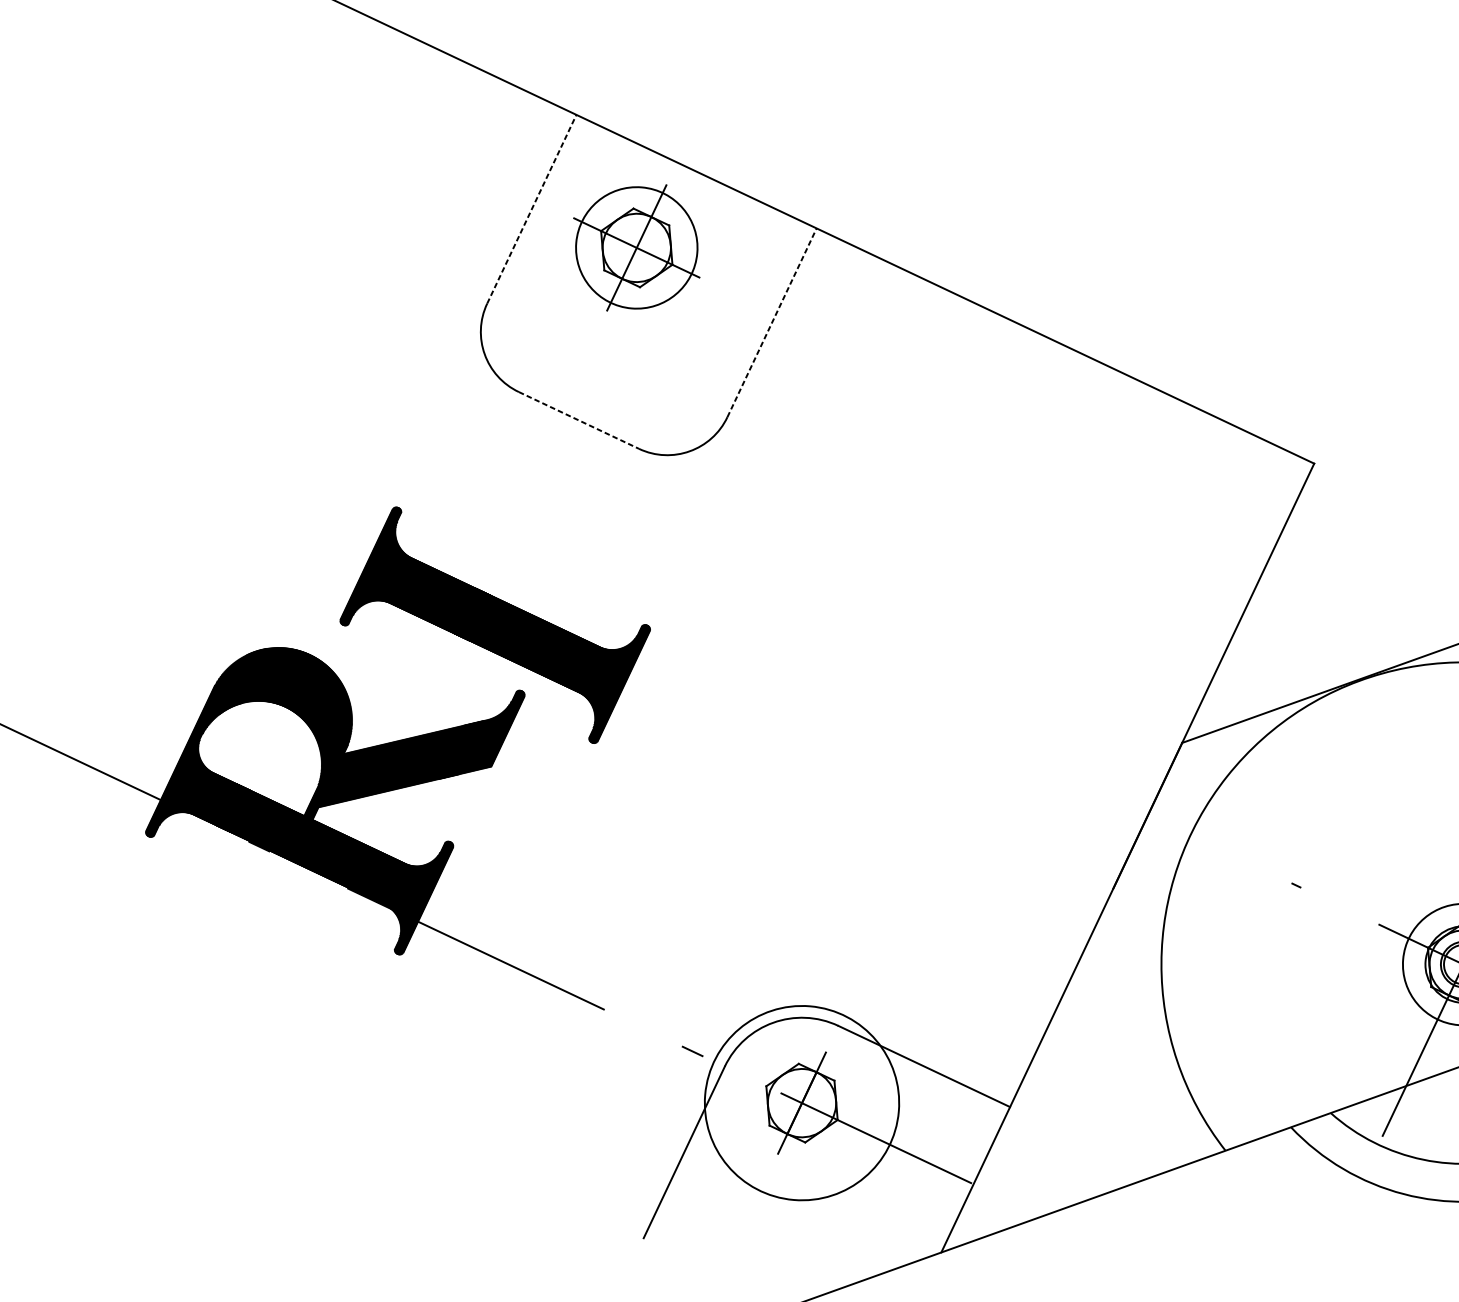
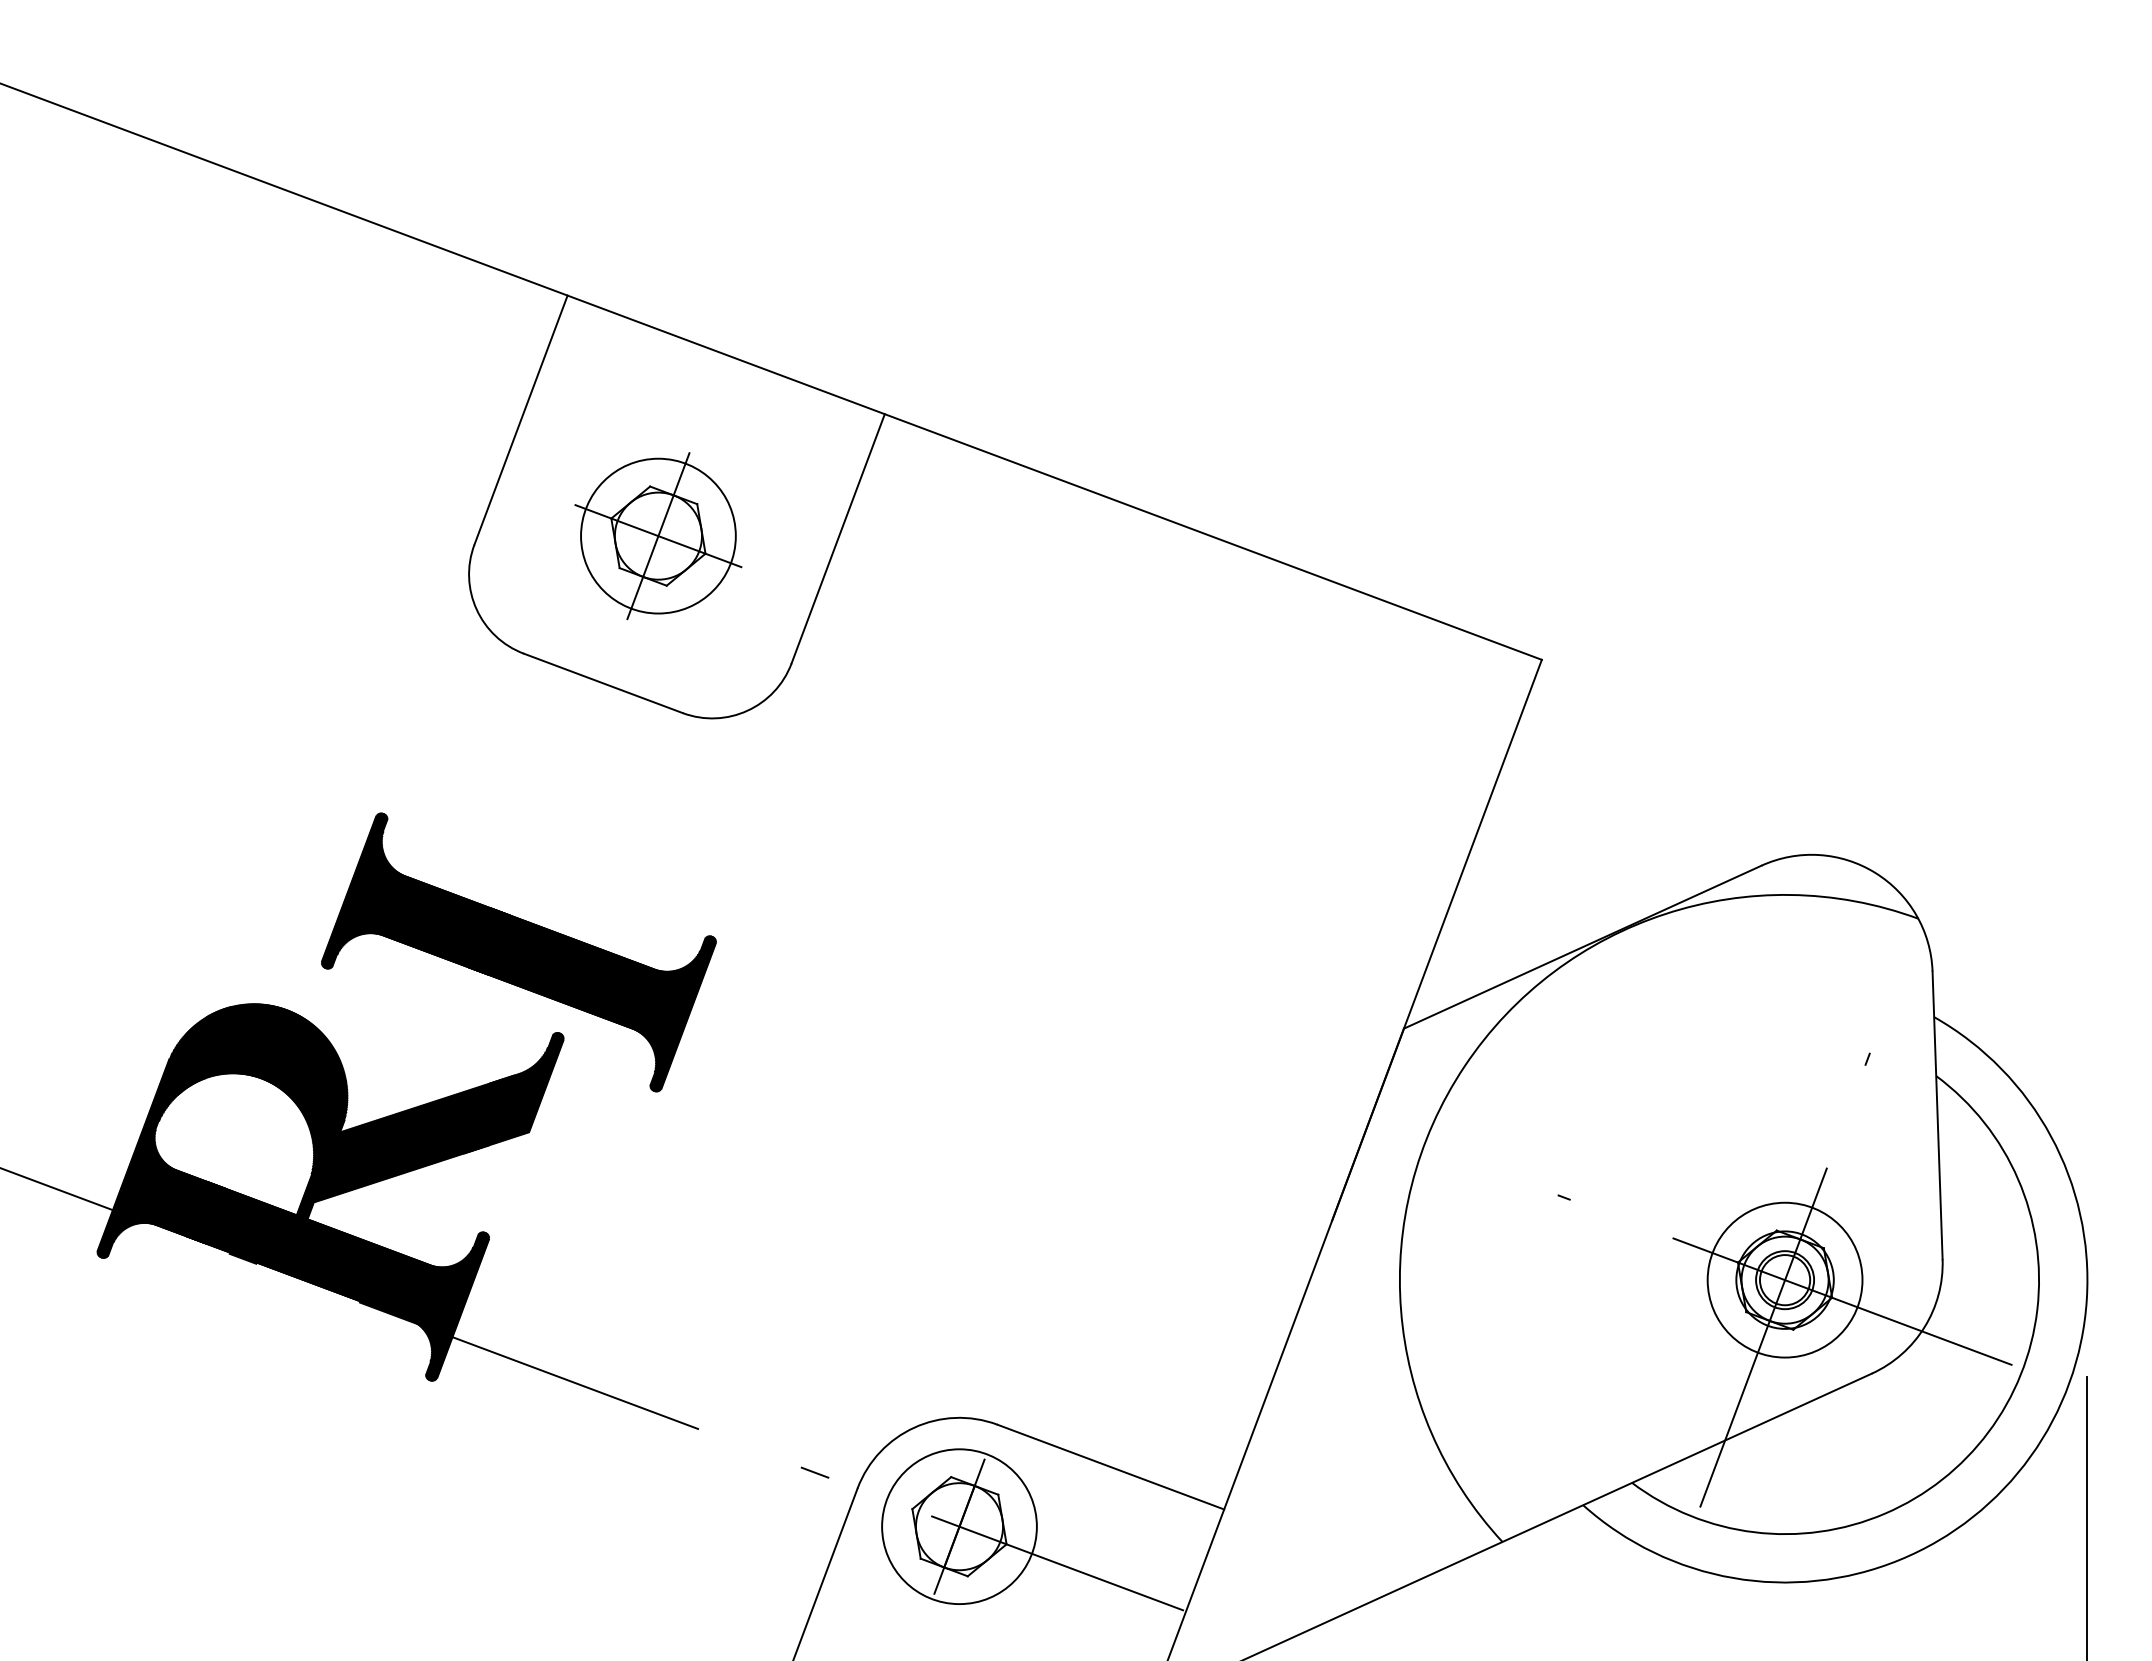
line: (532, 208) -> (521, 419), dashed -> solid
part: (636, 248) -> (658, 536), moved
line: (772, 322) -> (838, 538), dashed -> solid
line: (579, 420) -> (603, 683), dashed -> solid
circle: (802, 1102) -> (959, 1526), size x0.62

